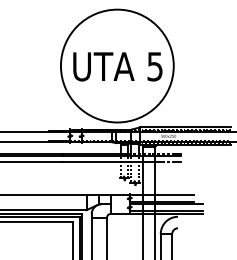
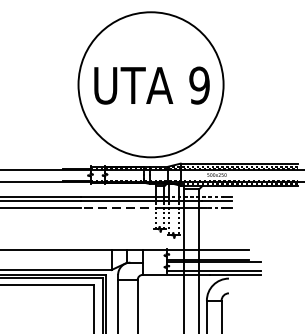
text: (154, 66) -> (198, 85), 5 -> 9
line: (94, 162) -> (121, 208), solid -> dashed

